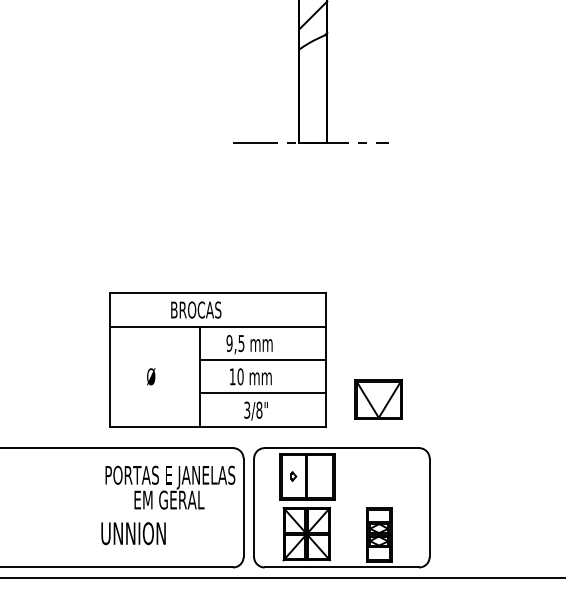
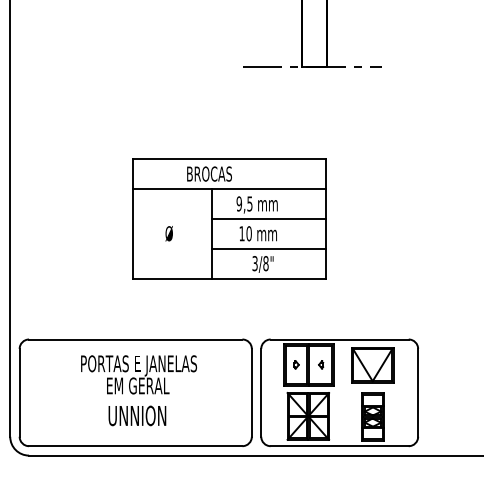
part: (217, 359) -> (228, 218), moved
part: (378, 399) -> (372, 364), moved
part: (320, 476) -> (320, 364), added
text: (170, 487) -> (139, 374), moved
text: (133, 533) -> (137, 415), moved

